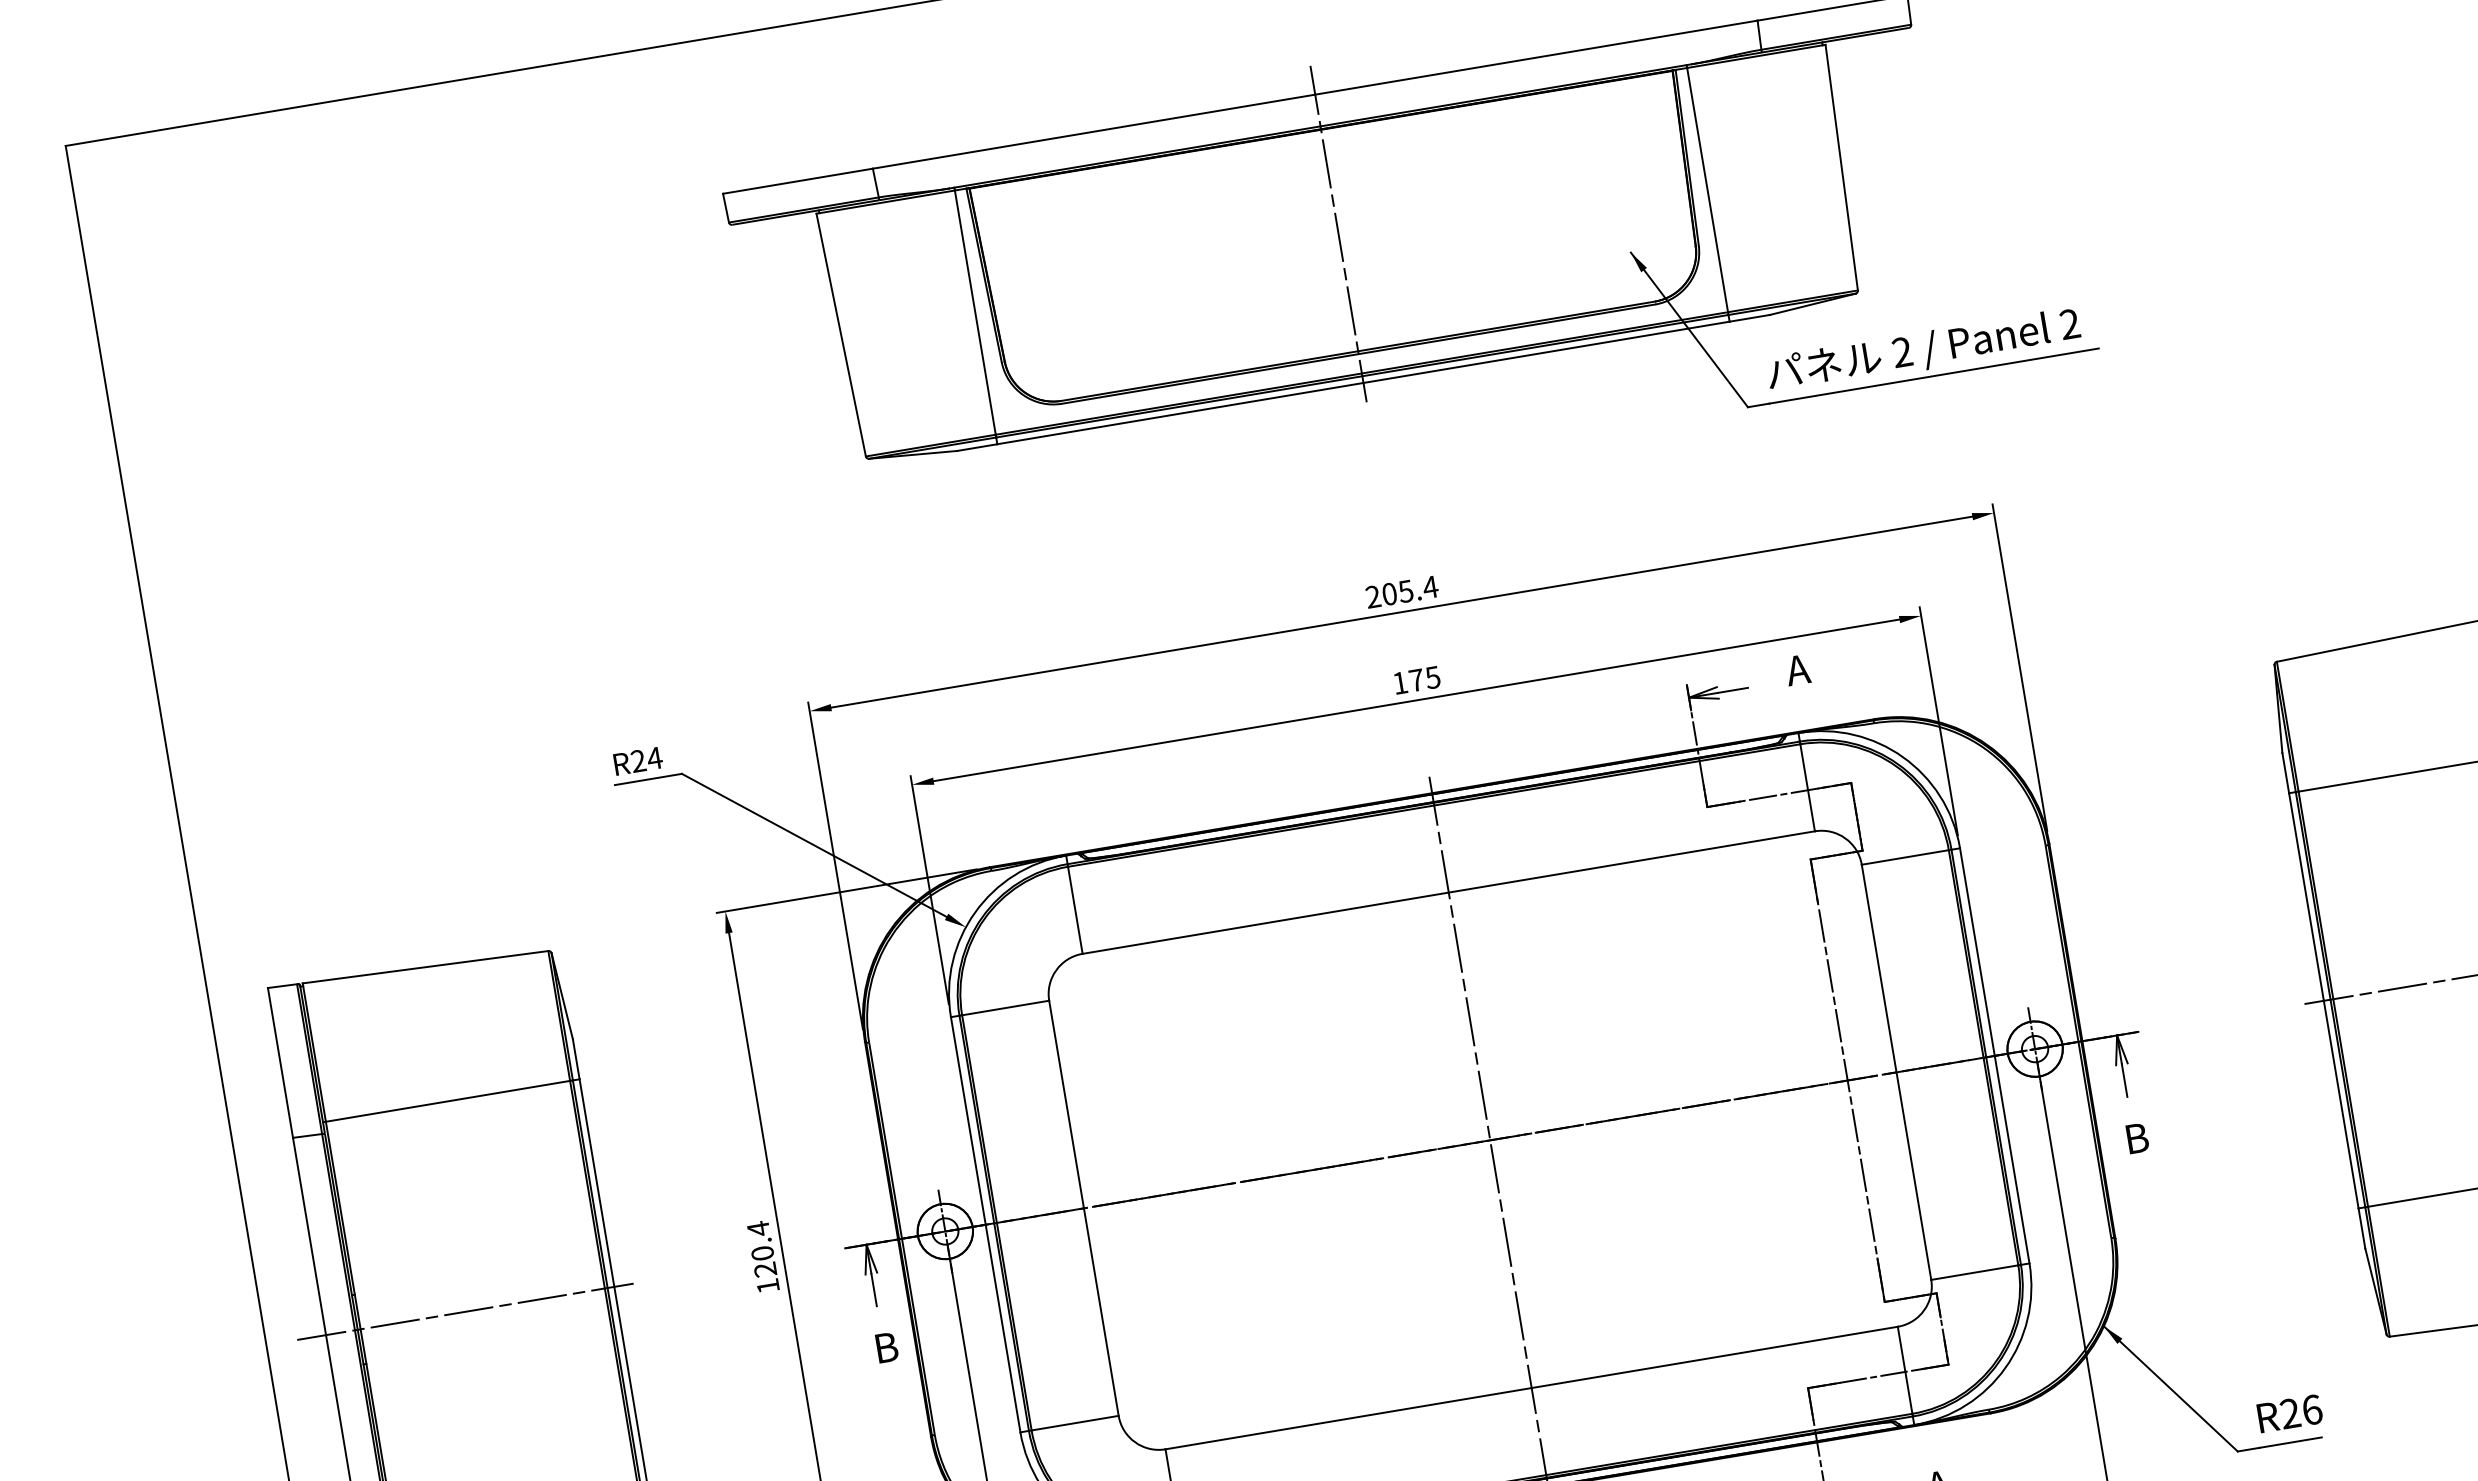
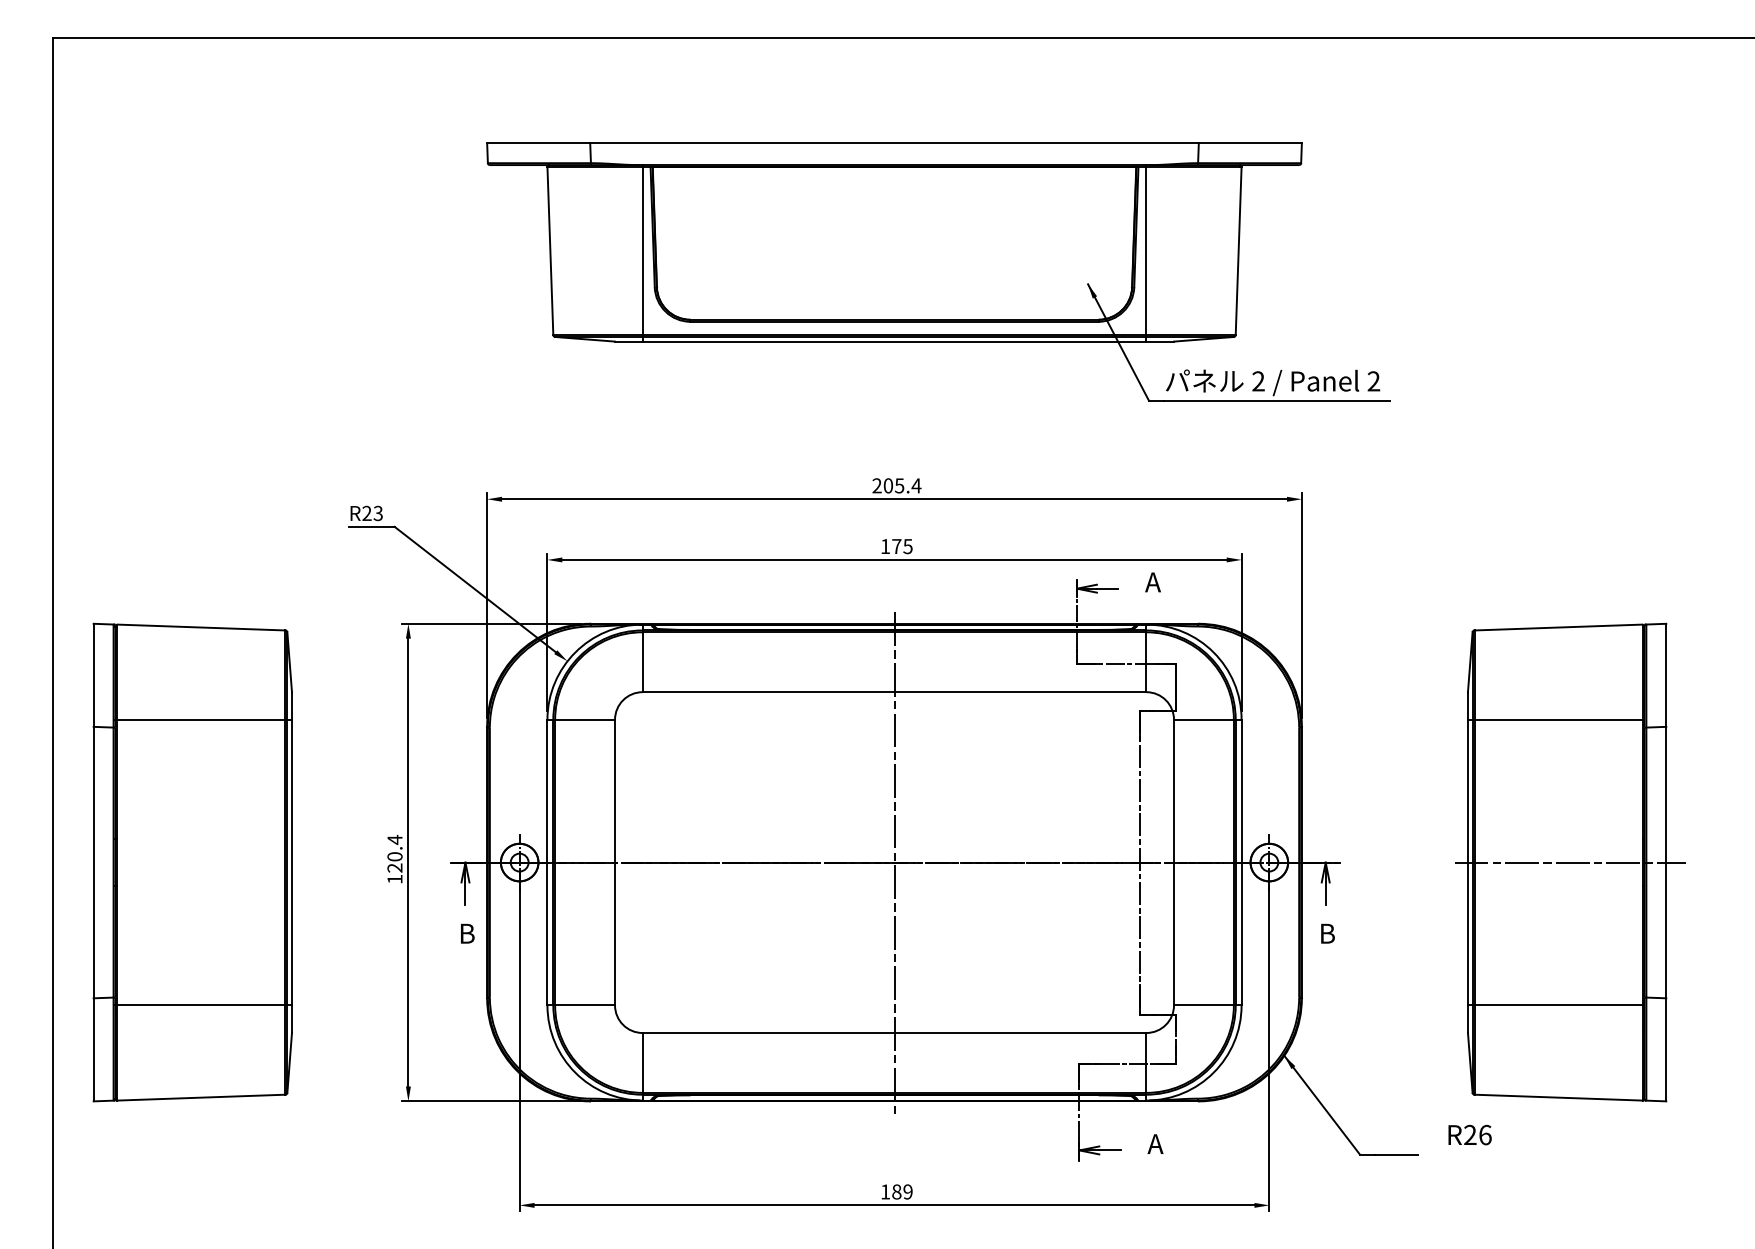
line: (1338, 233) -> (894, 238), removed
text: (655, 758) -> (378, 513), R24 -> R23
line: (465, 1311) -> (189, 862), removed
text: (2289, 1412) -> (1469, 1134), moved

